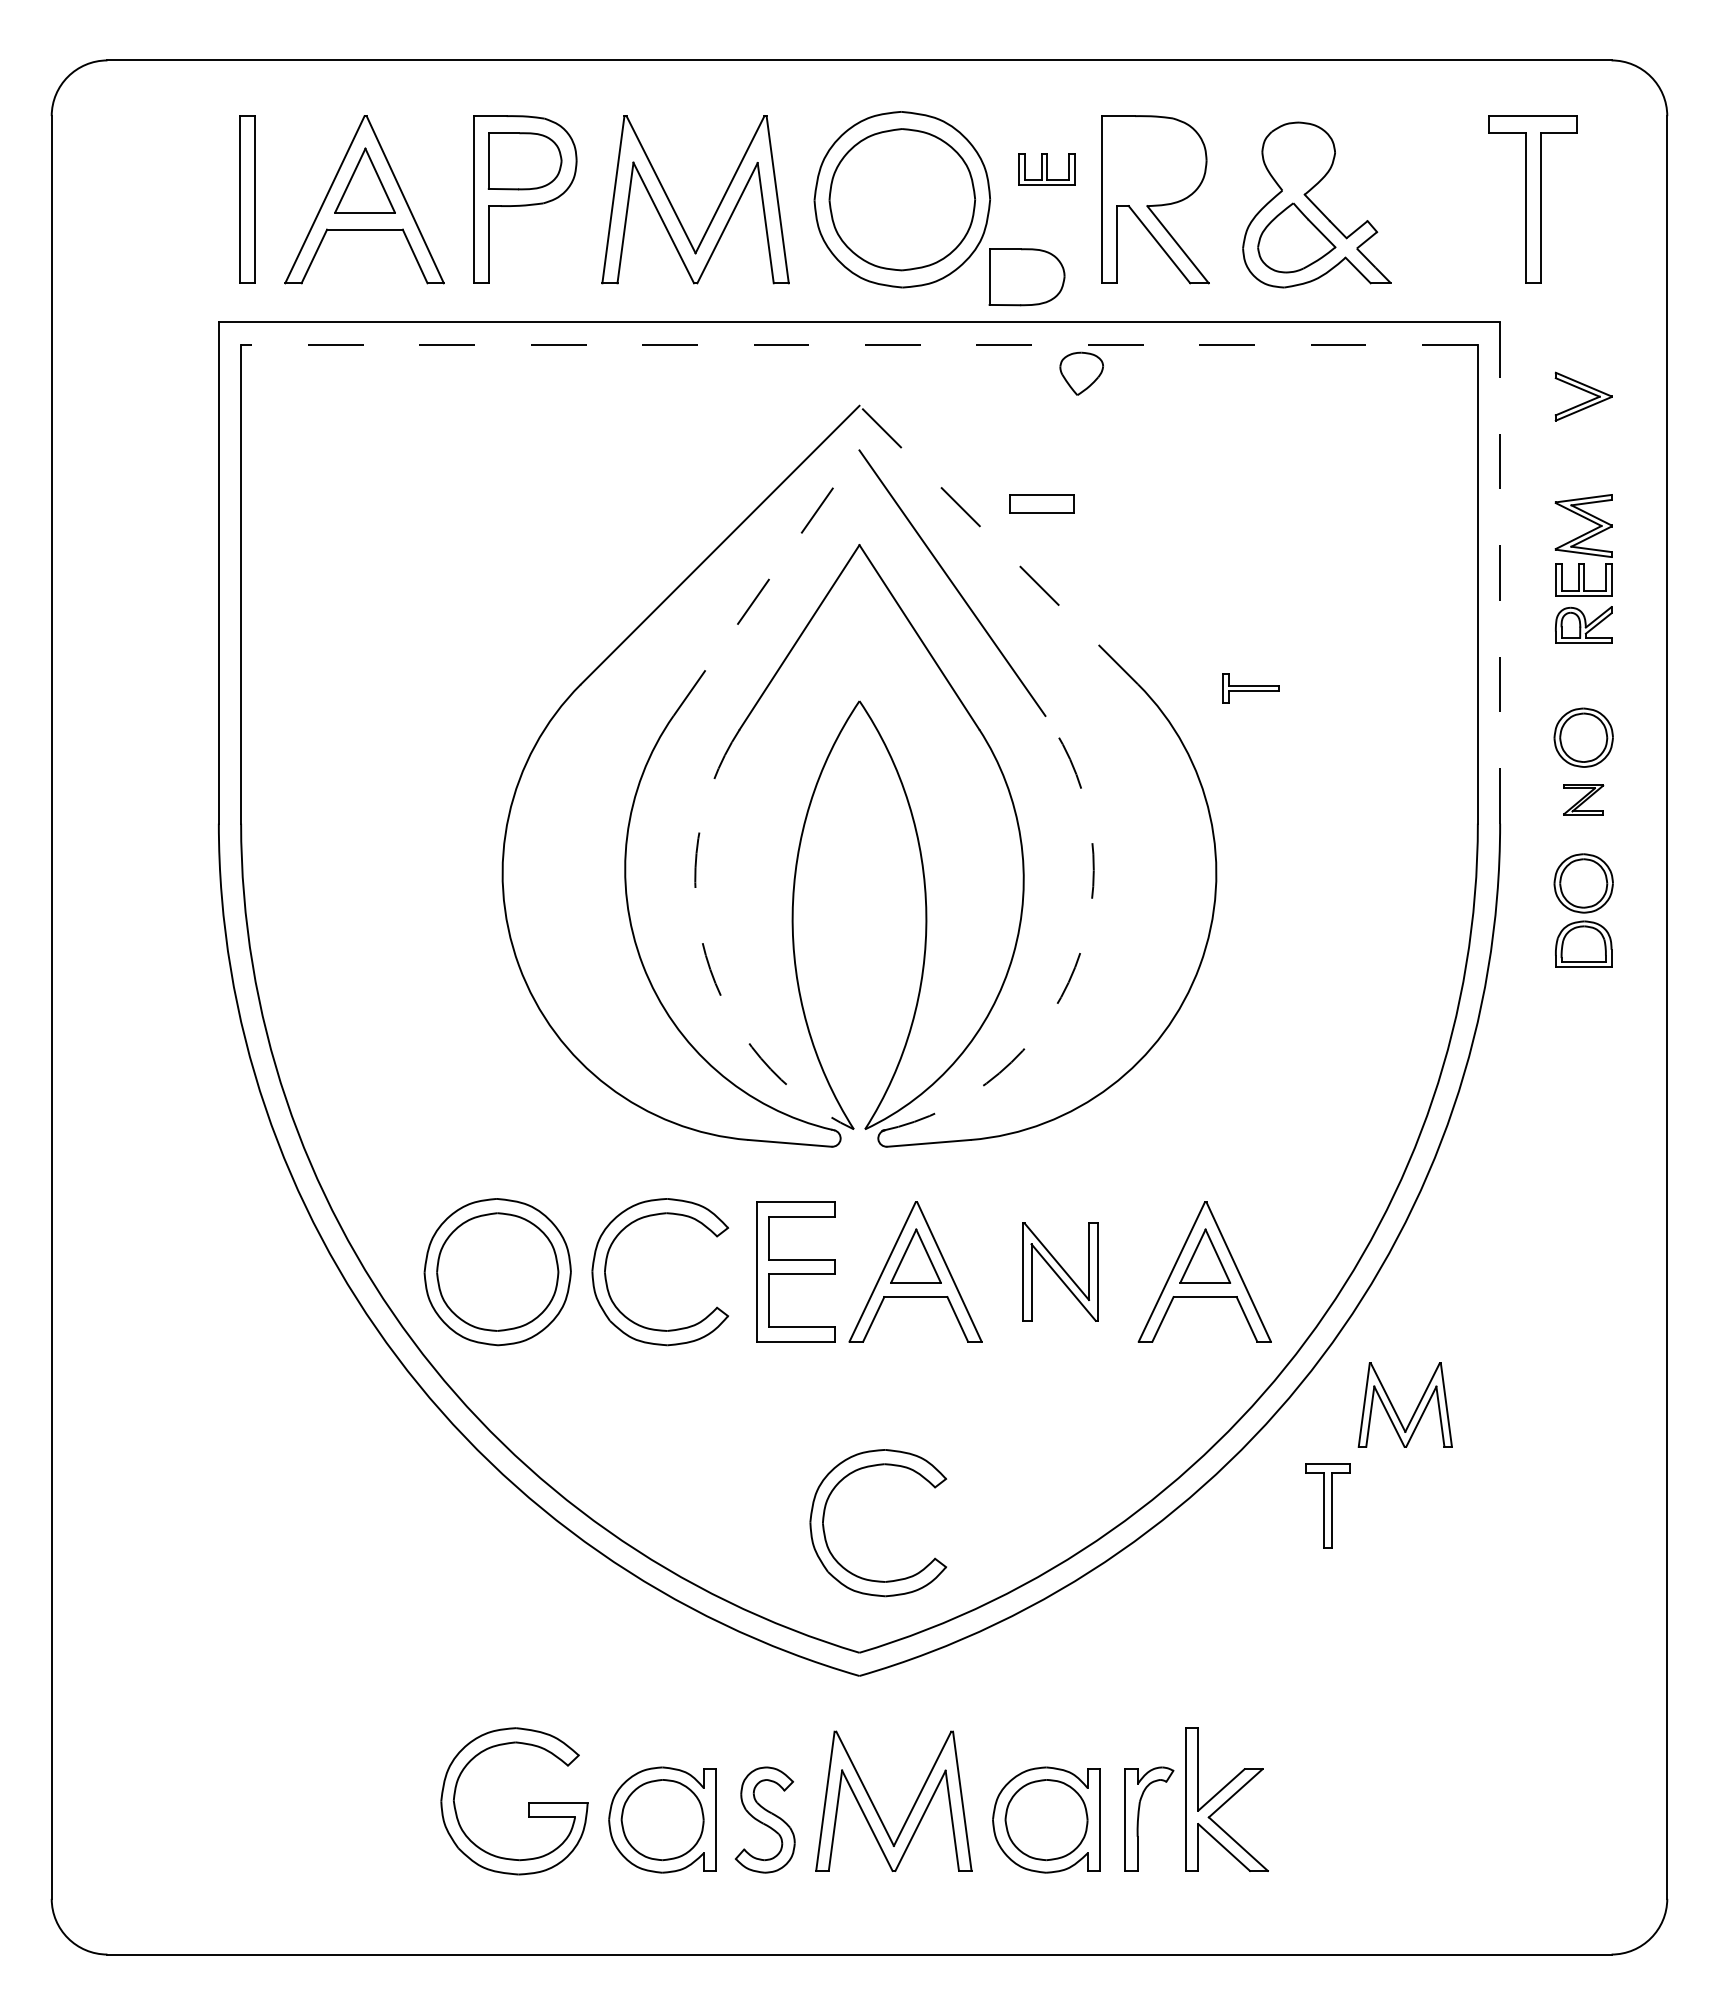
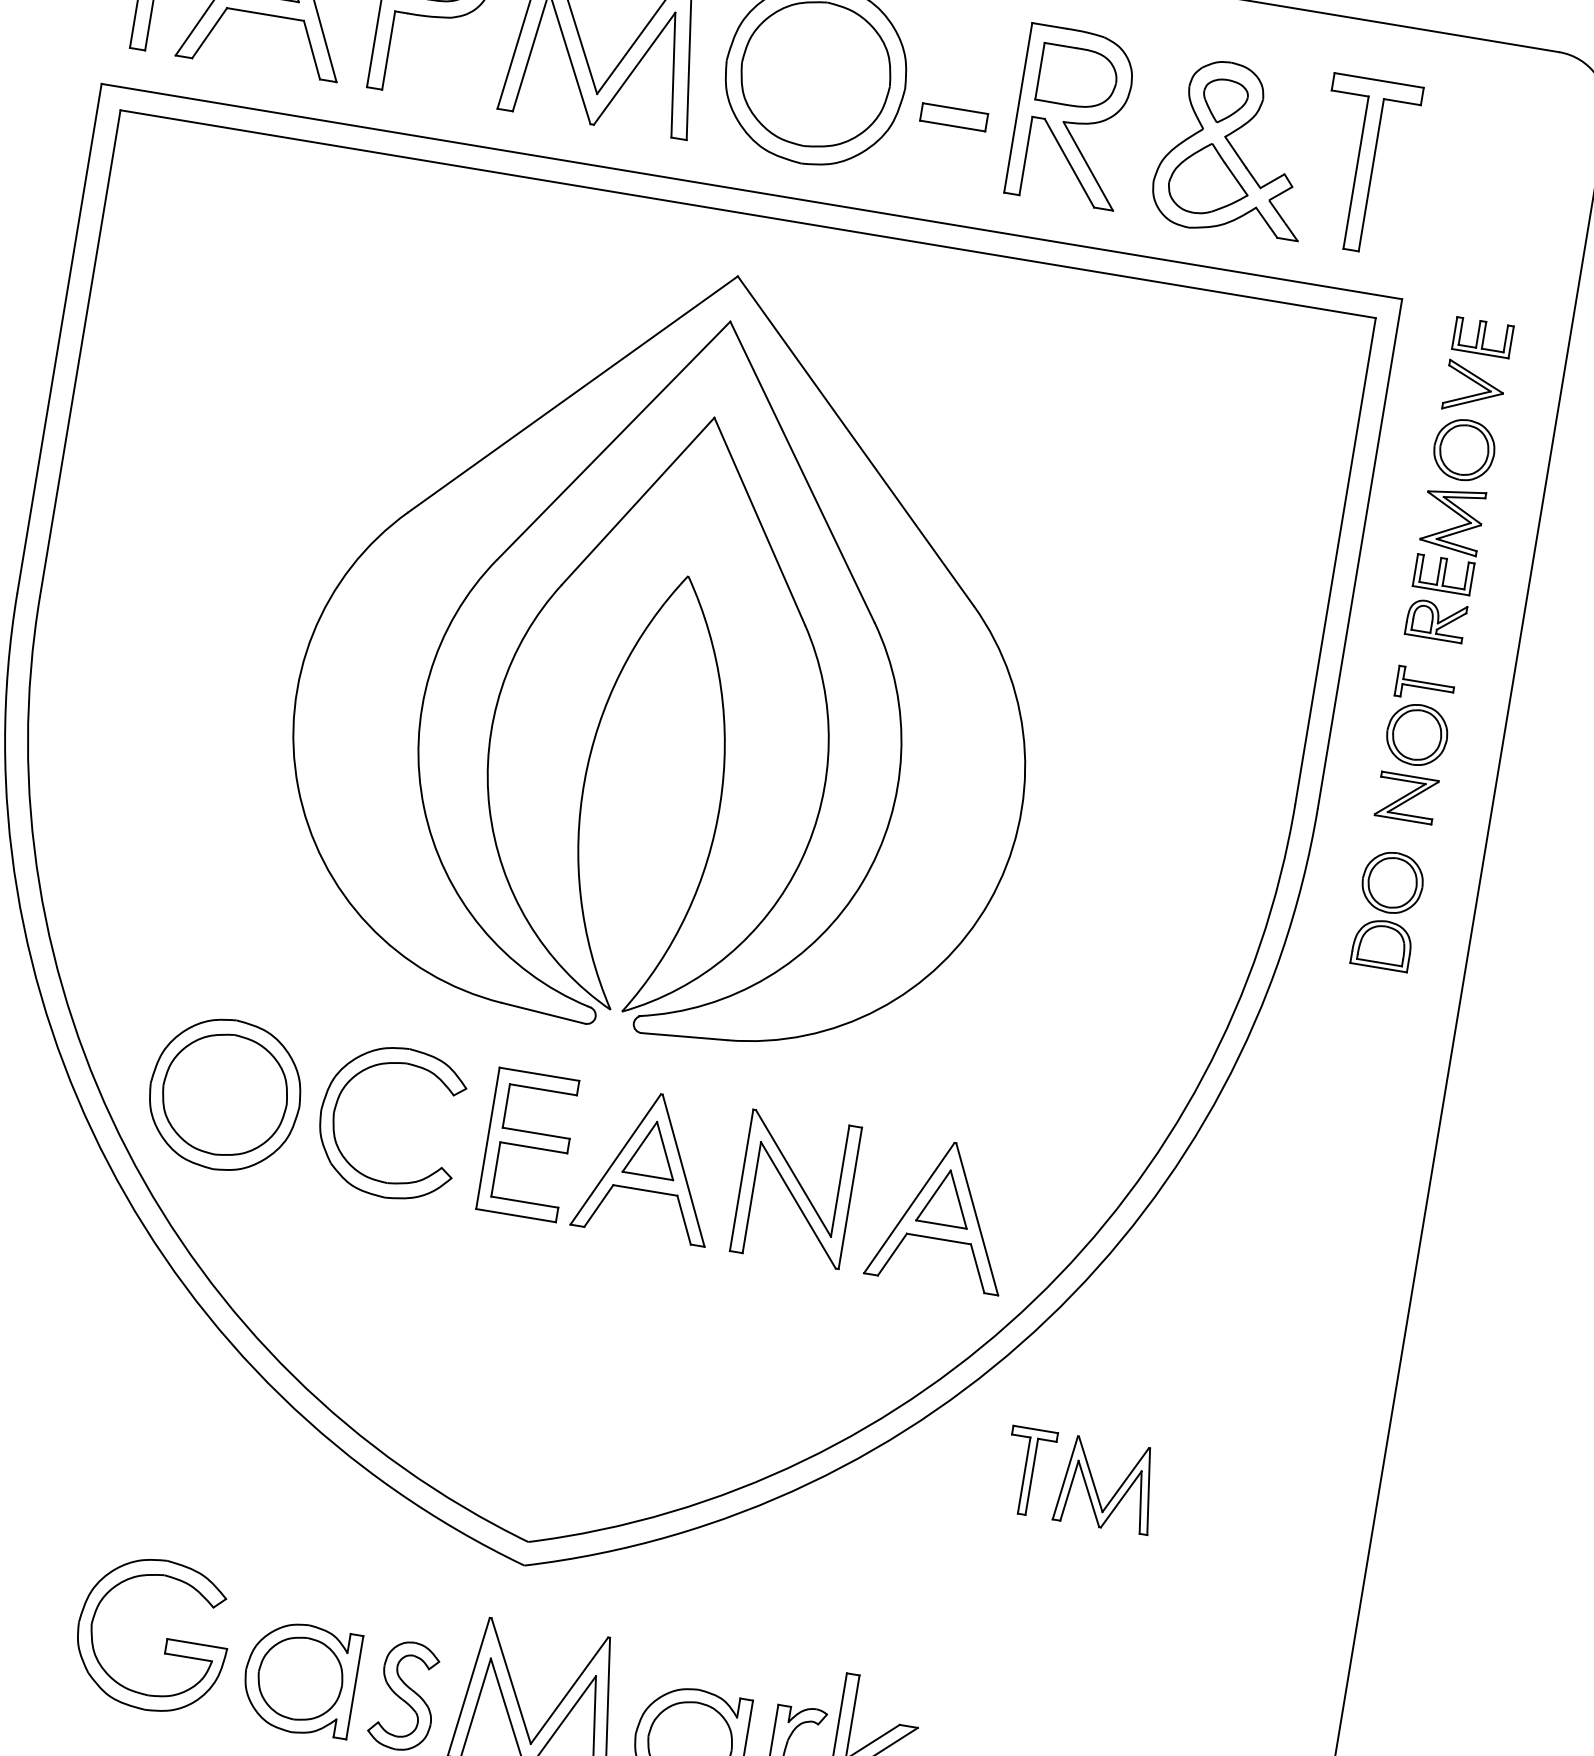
part: (1046, 169) -> (1482, 337), moved
part: (1532, 199) -> (1364, 164), moved
part: (1026, 277) -> (1077, 77), moved
line: (859, 344) -> (748, 214), dashed -> solid
part: (1081, 373) -> (1224, 101), moved
part: (1583, 457) -> (1464, 450), added
part: (1041, 503) -> (954, 116), moved
line: (998, 545) -> (855, 441), dashed -> solid
line: (1500, 572) -> (1360, 553), dashed -> solid
line: (766, 582) -> (613, 440), dashed -> solid
part: (1250, 688) -> (1425, 684), moved
part: (1583, 799) -> (1406, 797), size x1.43
arc: (705, 955) -> (489, 808), dashed -> solid
arc: (1075, 967) -> (862, 882), dashed -> solid
part: (1060, 1271) -> (796, 1188), size x1.43
part: (1395, 1409) -> (1096, 1487), moved
part: (825, 1532) -> (514, 1414), removed

